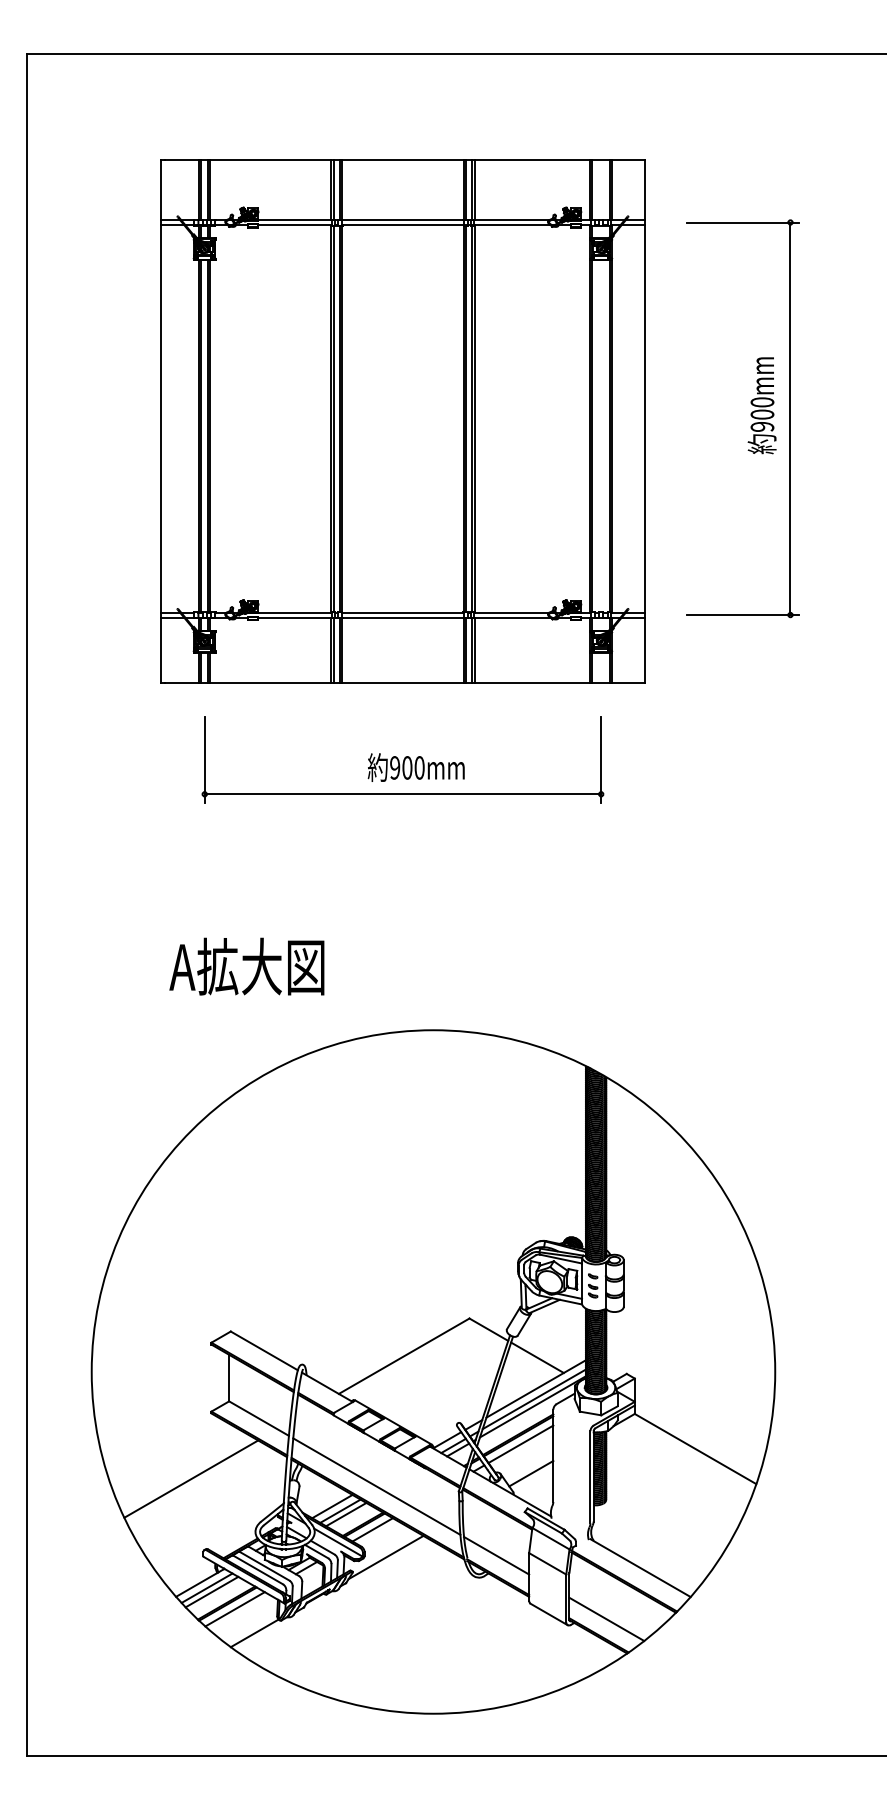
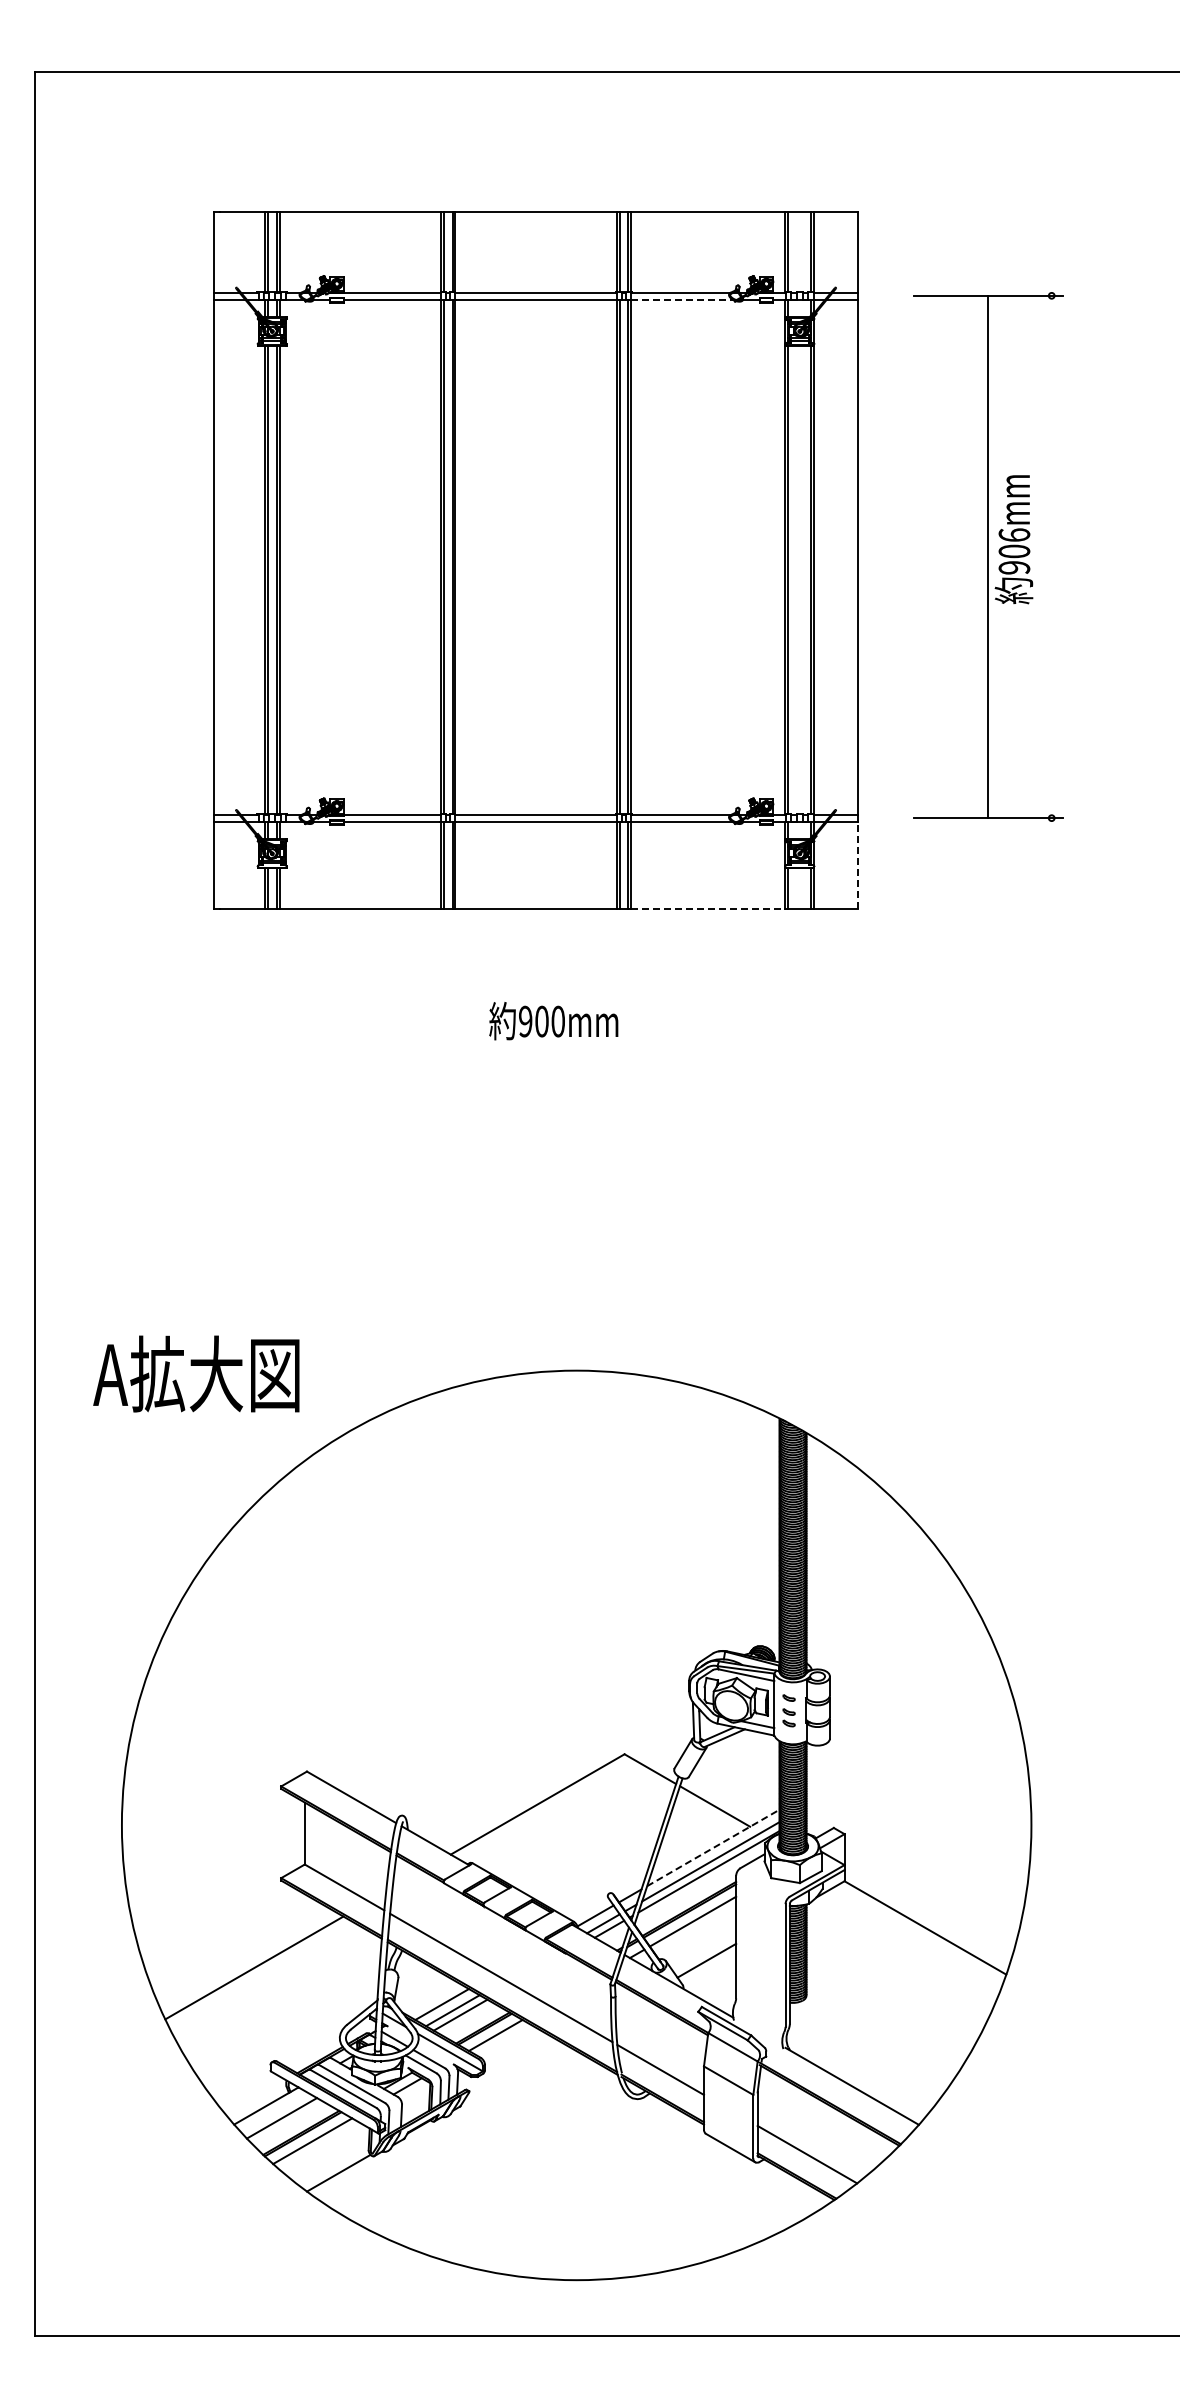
line: (512, 225) -> (681, 299), solid -> dashed
text: (762, 401) -> (1014, 534), 900mm -> 906mm
line: (790, 418) -> (987, 556), moved
line: (645, 650) -> (858, 865), solid -> dashed
line: (532, 682) -> (708, 908), solid -> dashed
part: (402, 794) -> (535, 1056), removed
text: (246, 966) -> (196, 1373), moved
line: (536, 1388) -> (713, 1847), solid -> dashed
line: (386, 1557) -> (513, 2072), removed
line: (207, 1587) -> (275, 2112), removed

